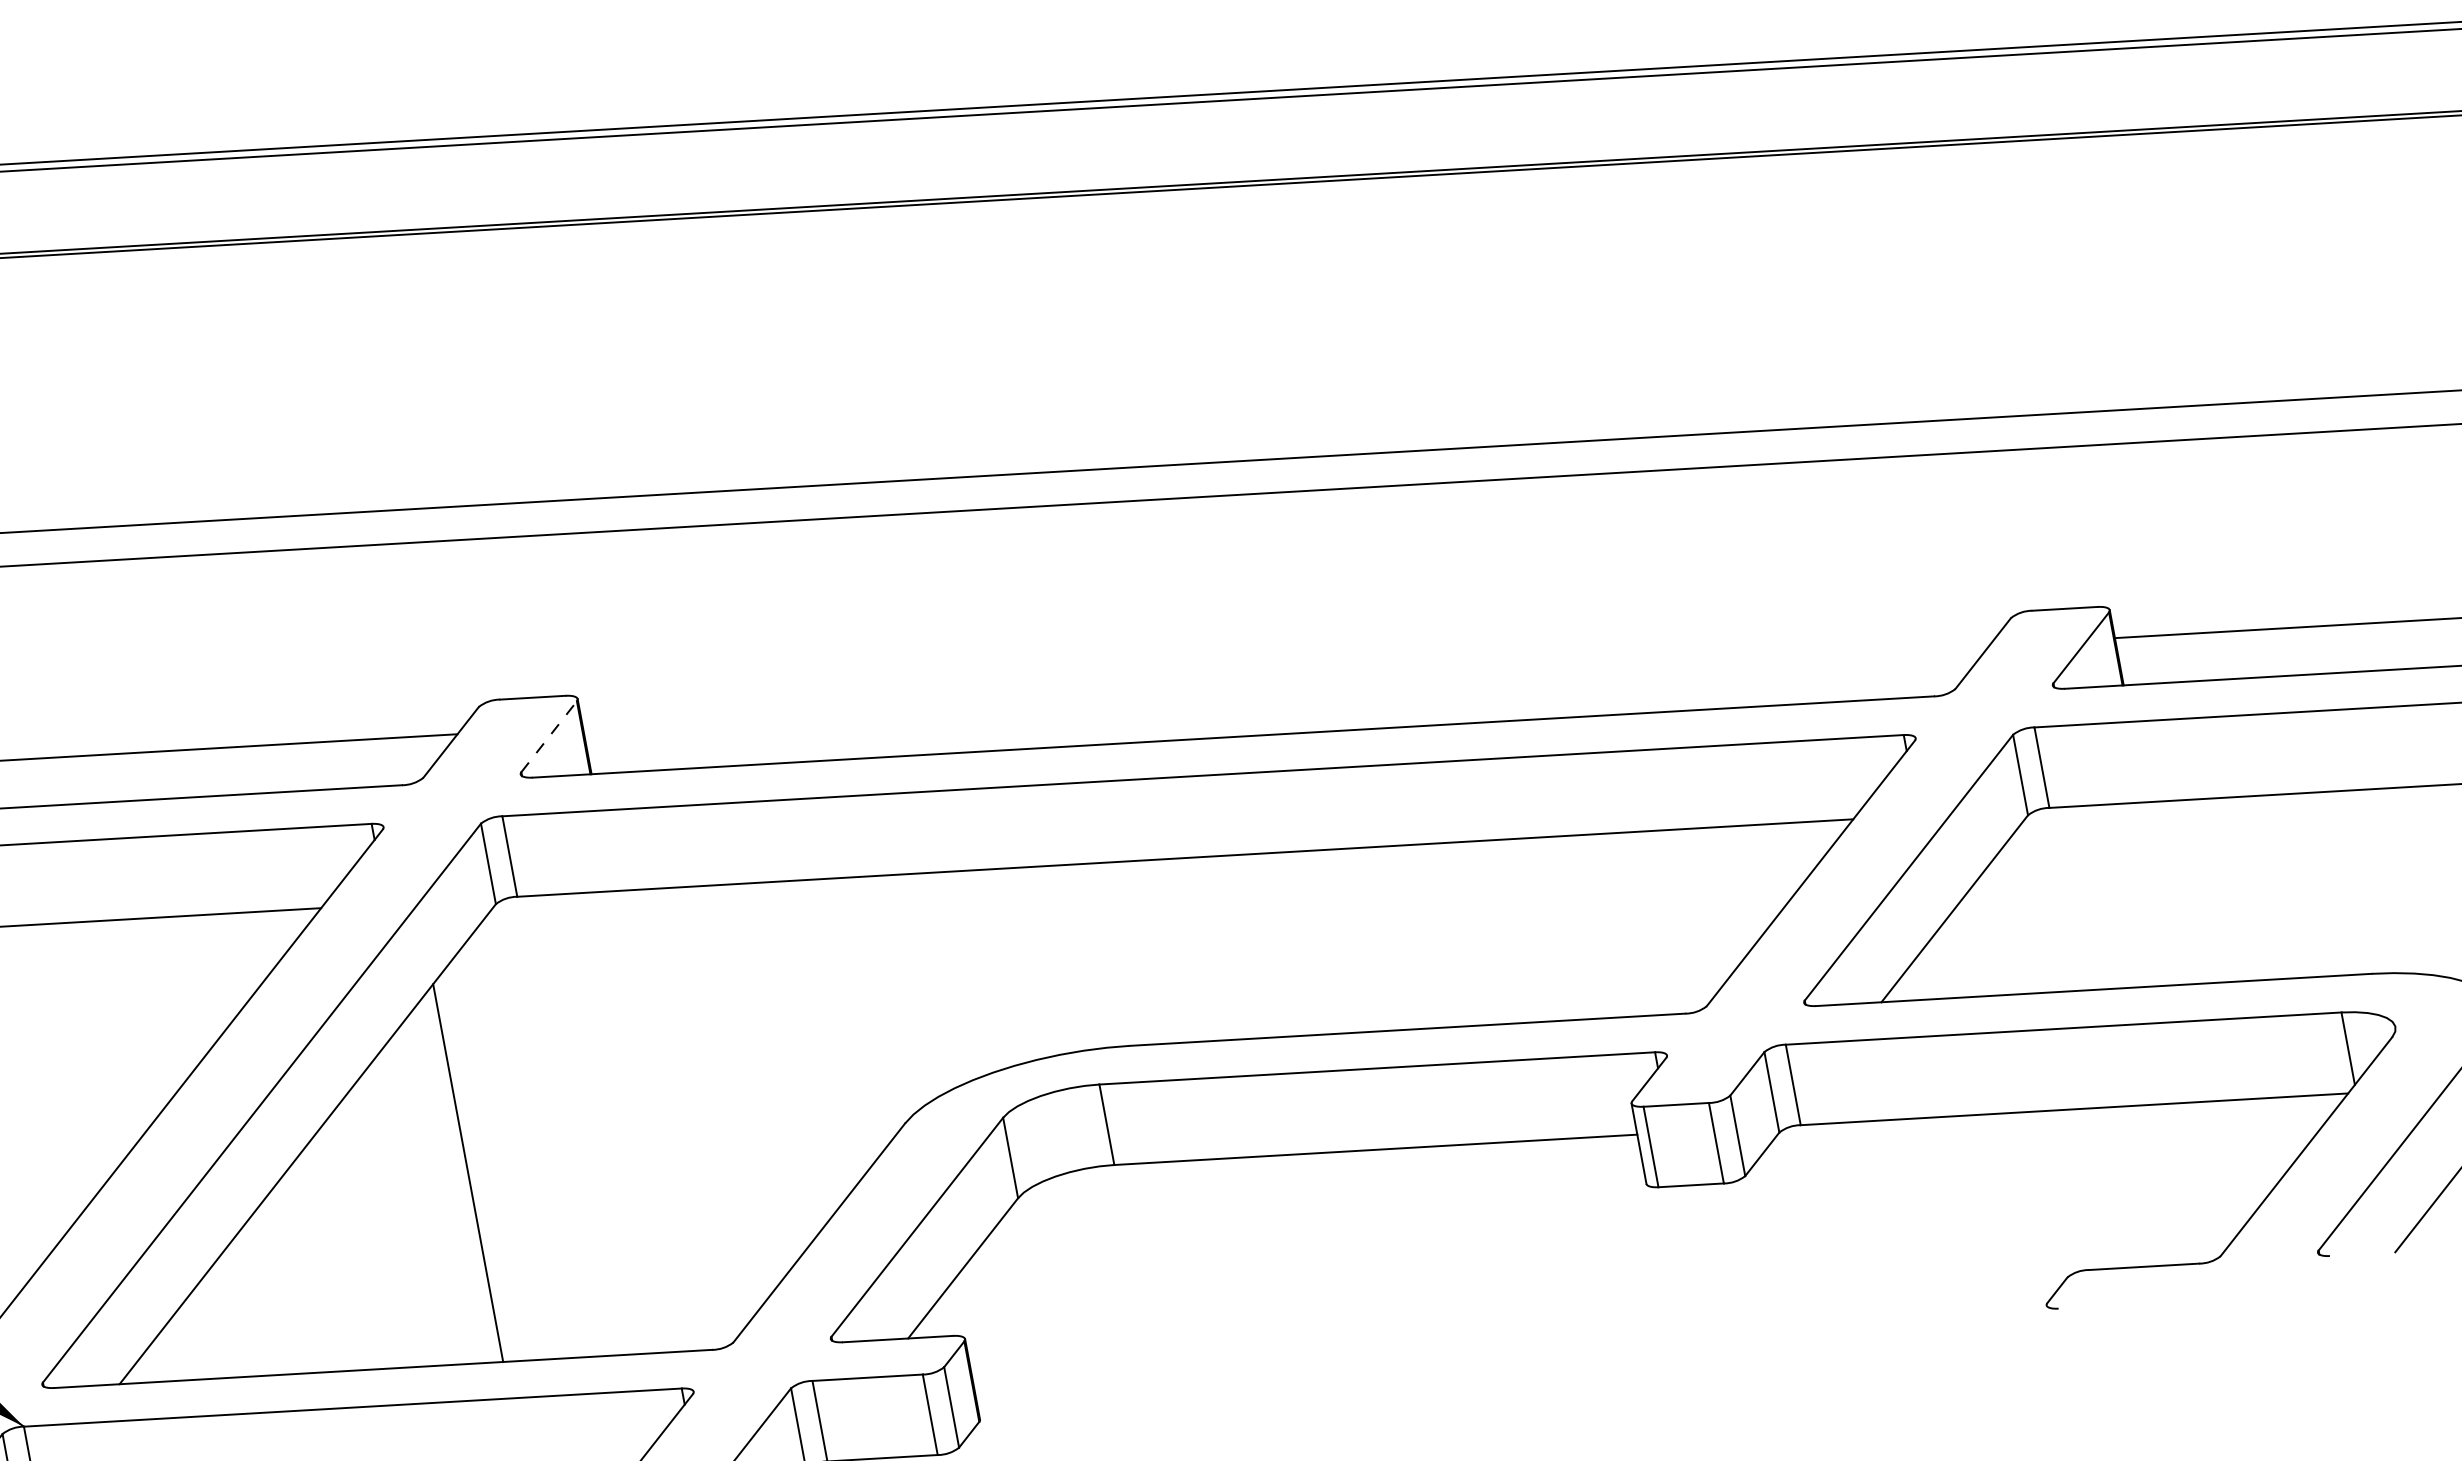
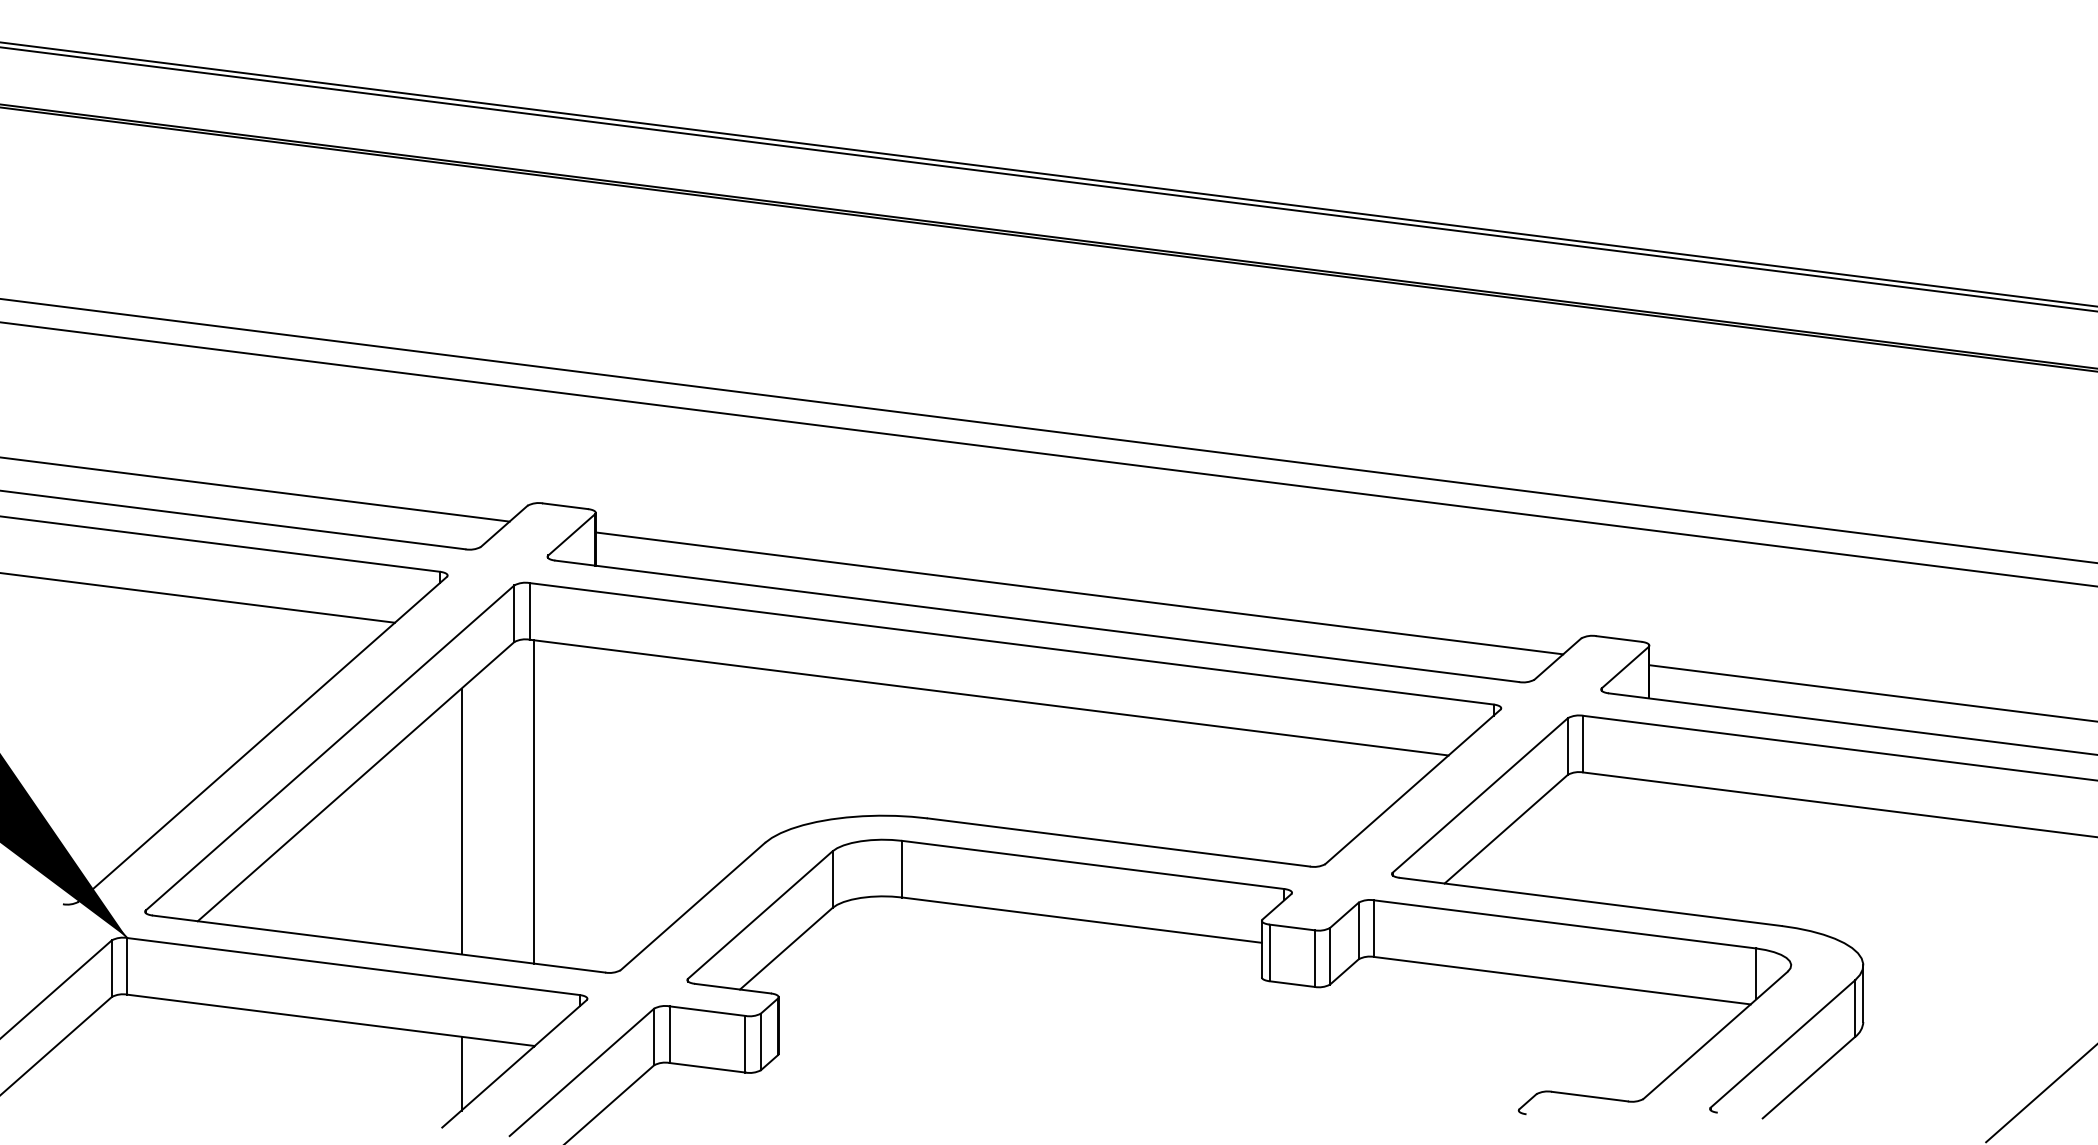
line: (1286, 686) -> (1079, 593), added
line: (550, 736) -> (572, 534), dashed -> solid
line: (565, 1125) -> (533, 801), added

